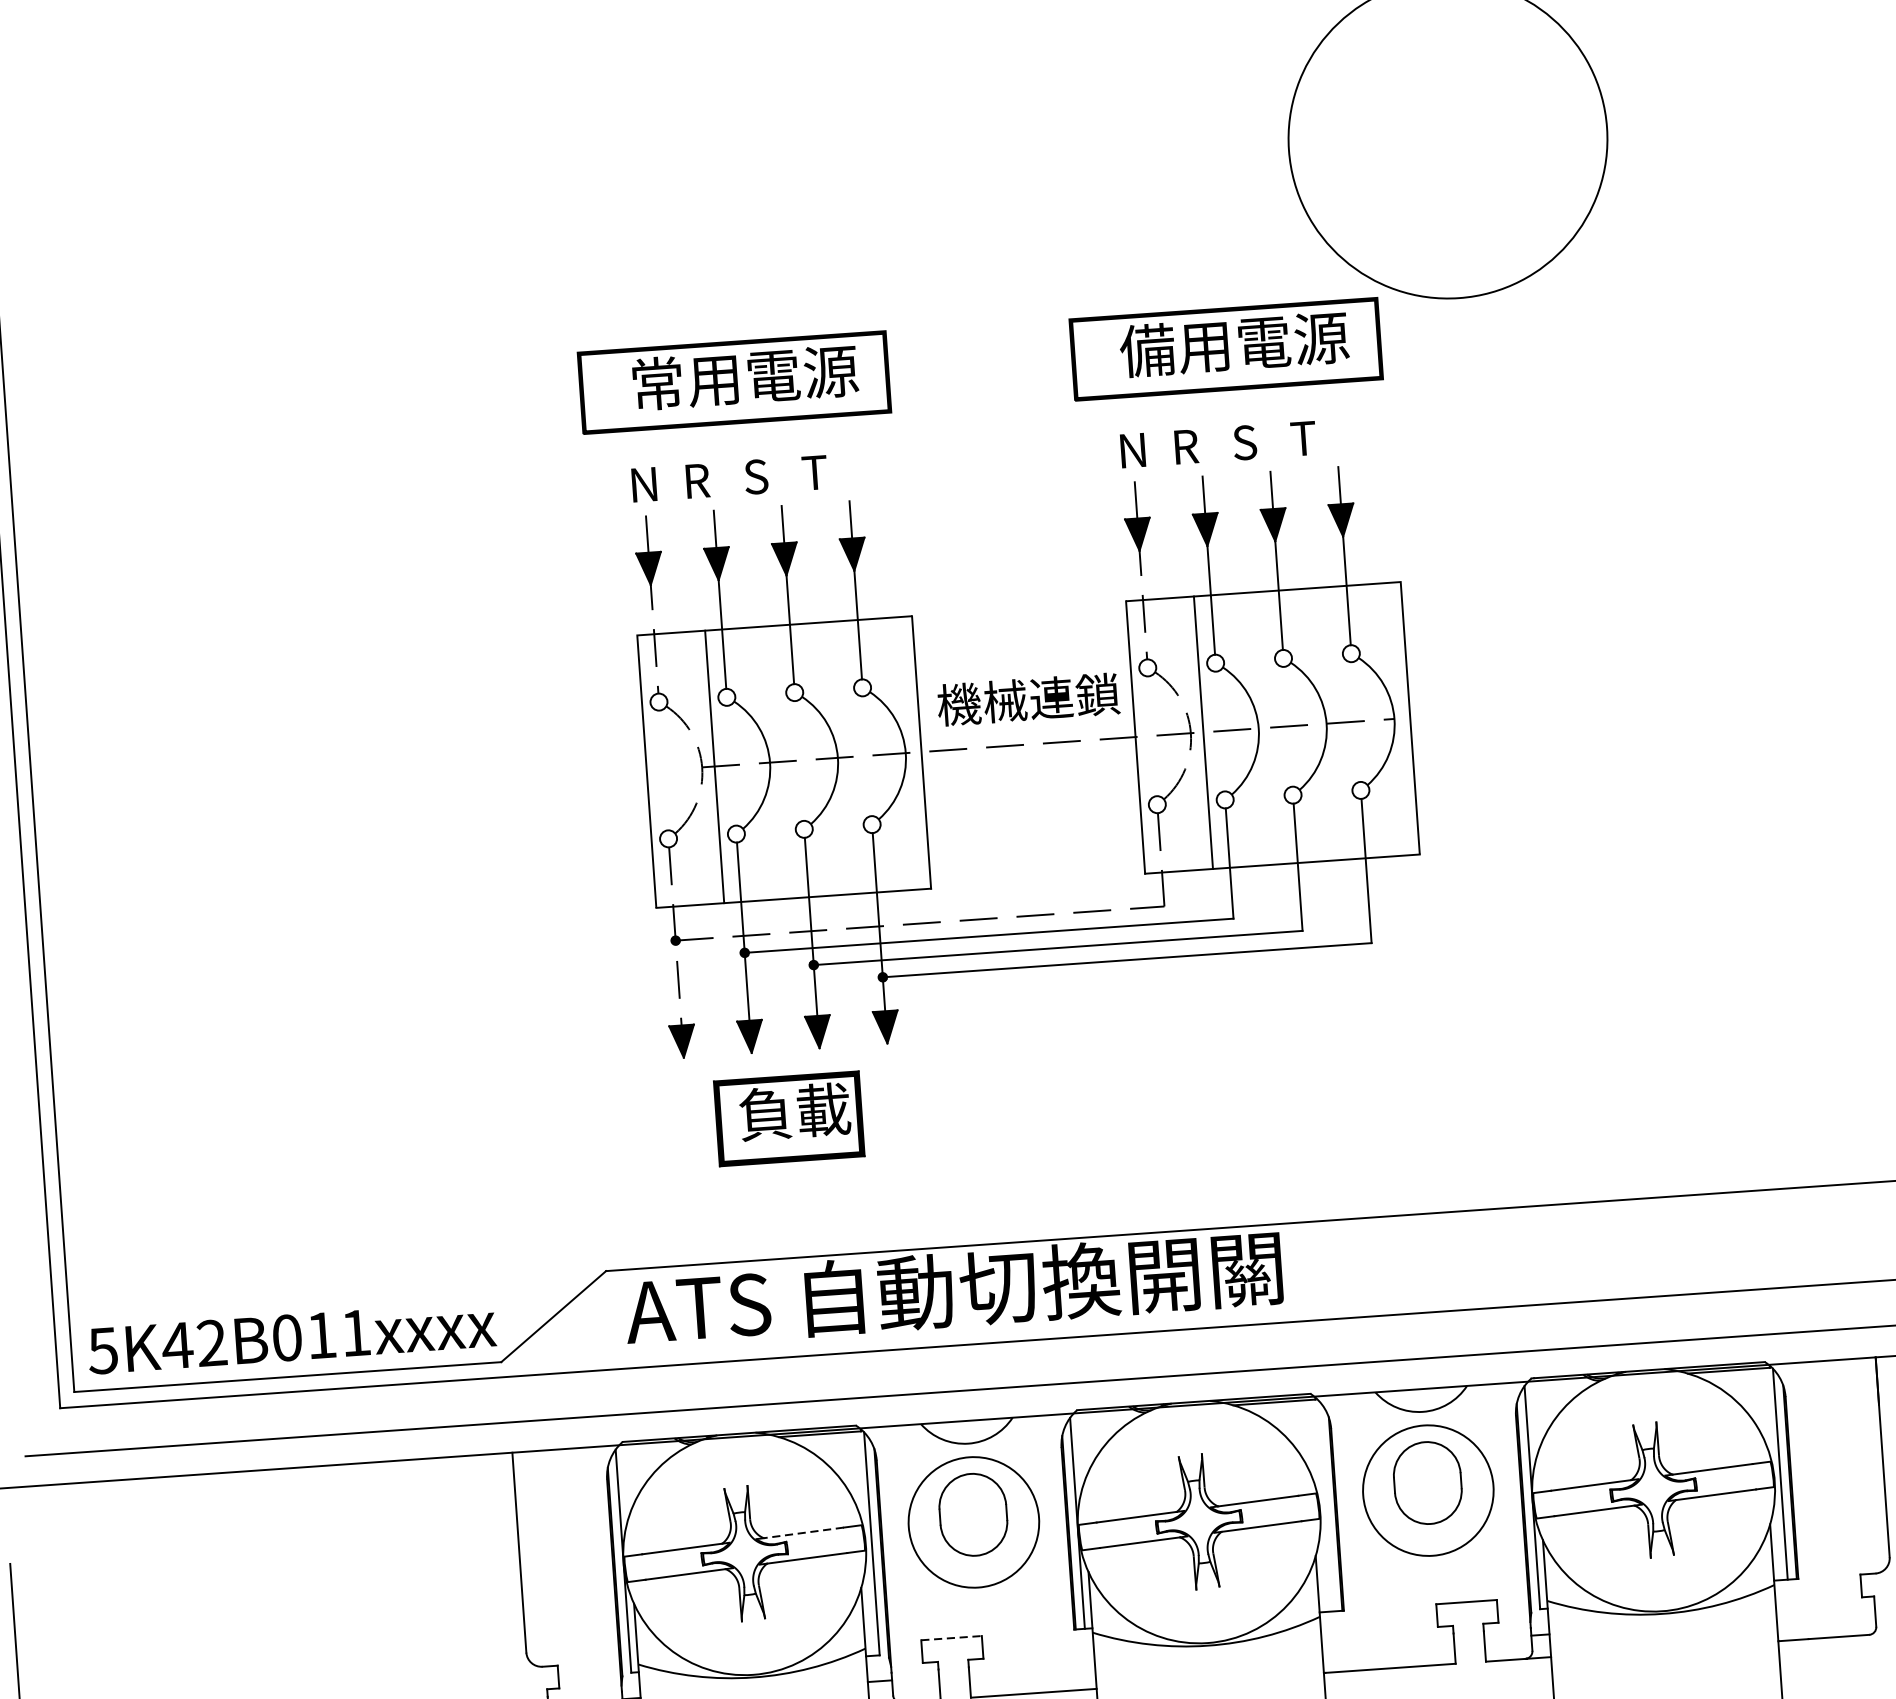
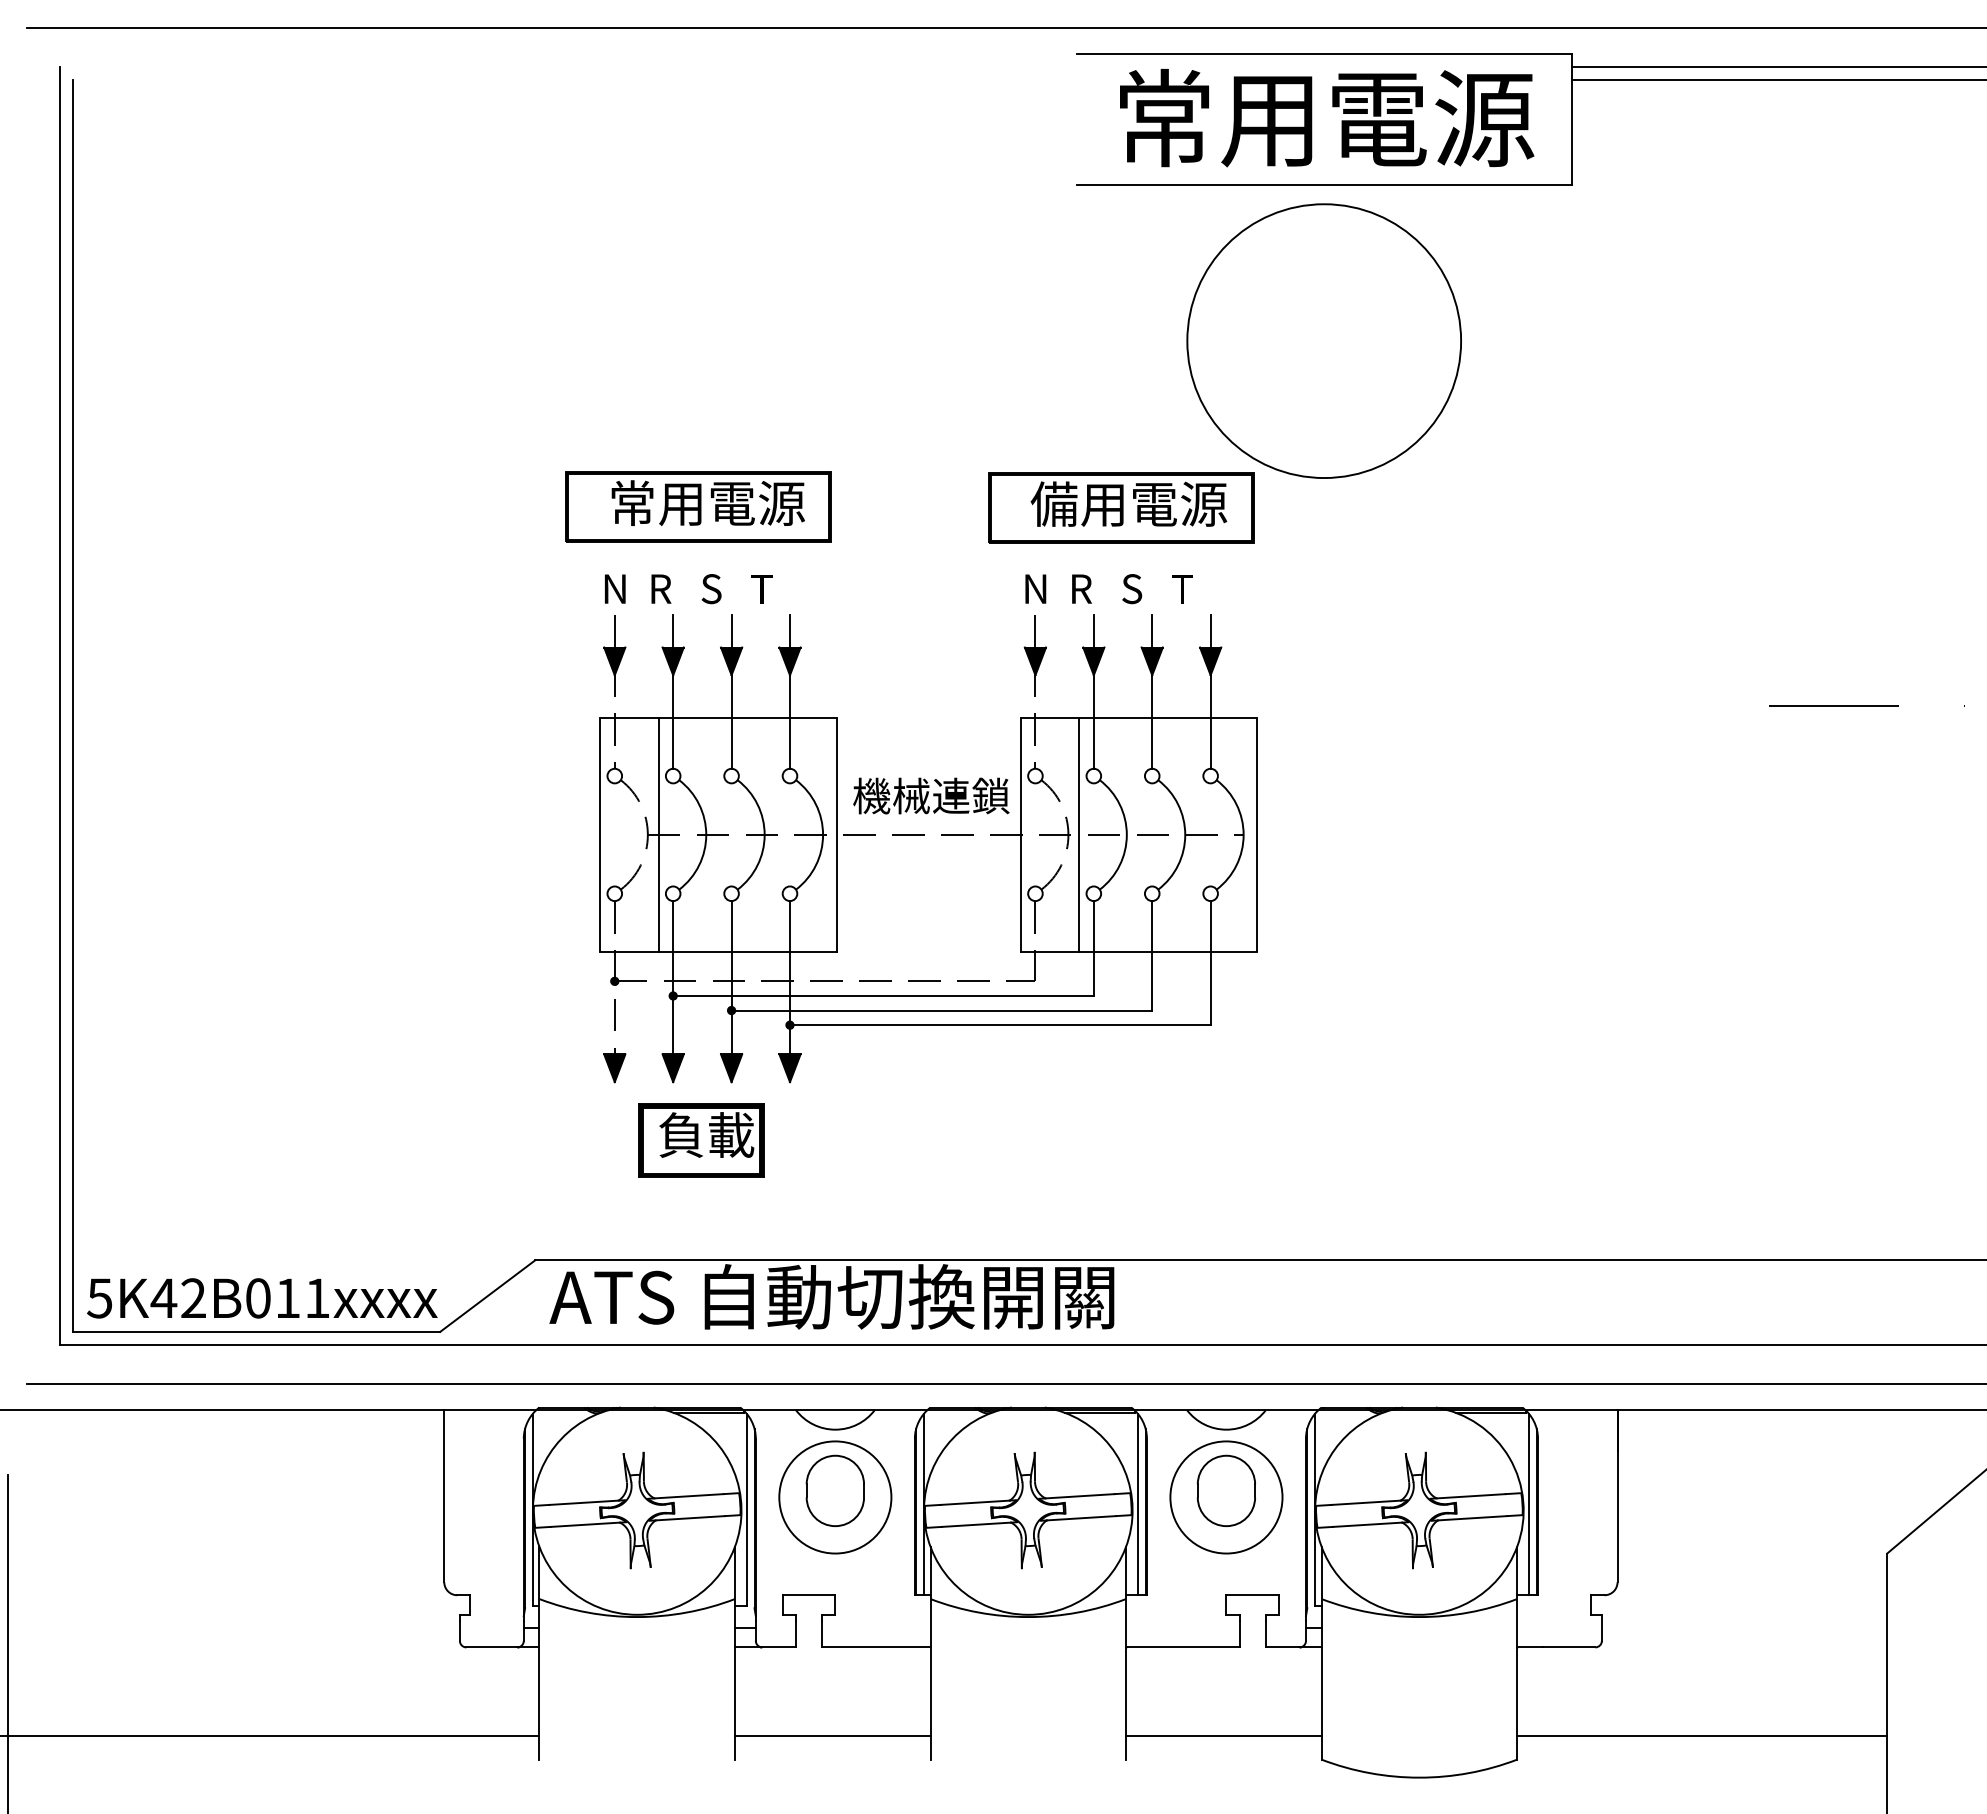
line: (1325, 1506) -> (1137, 1504), added
line: (804, 1533) -> (689, 1496), dashed -> solid
line: (951, 1638) -> (809, 1595), dashed -> solid

